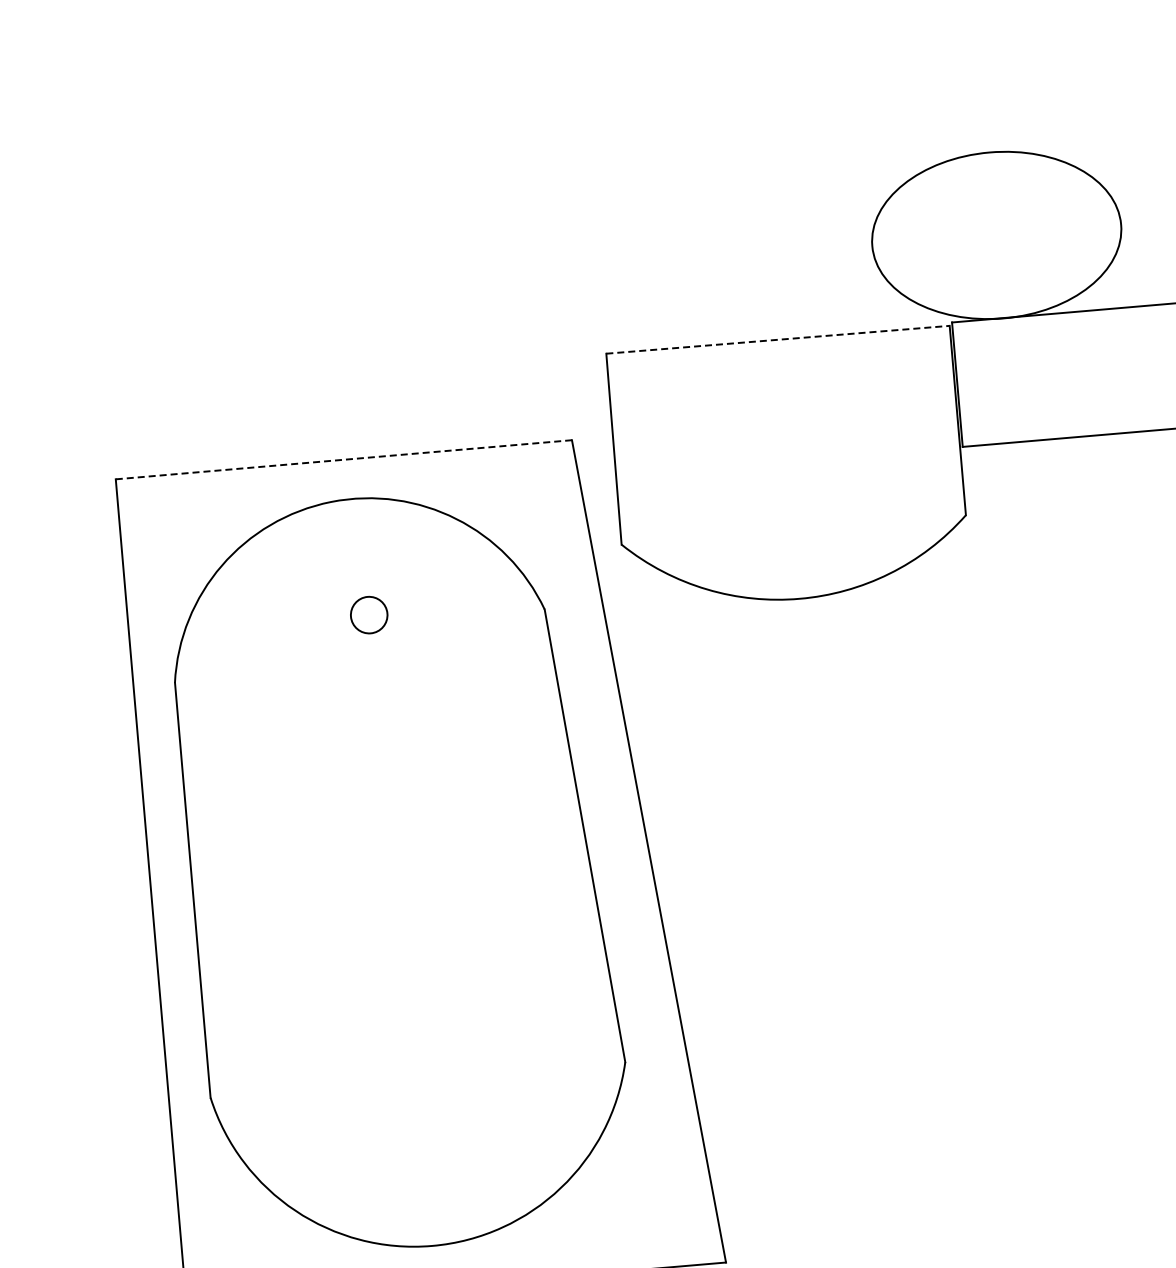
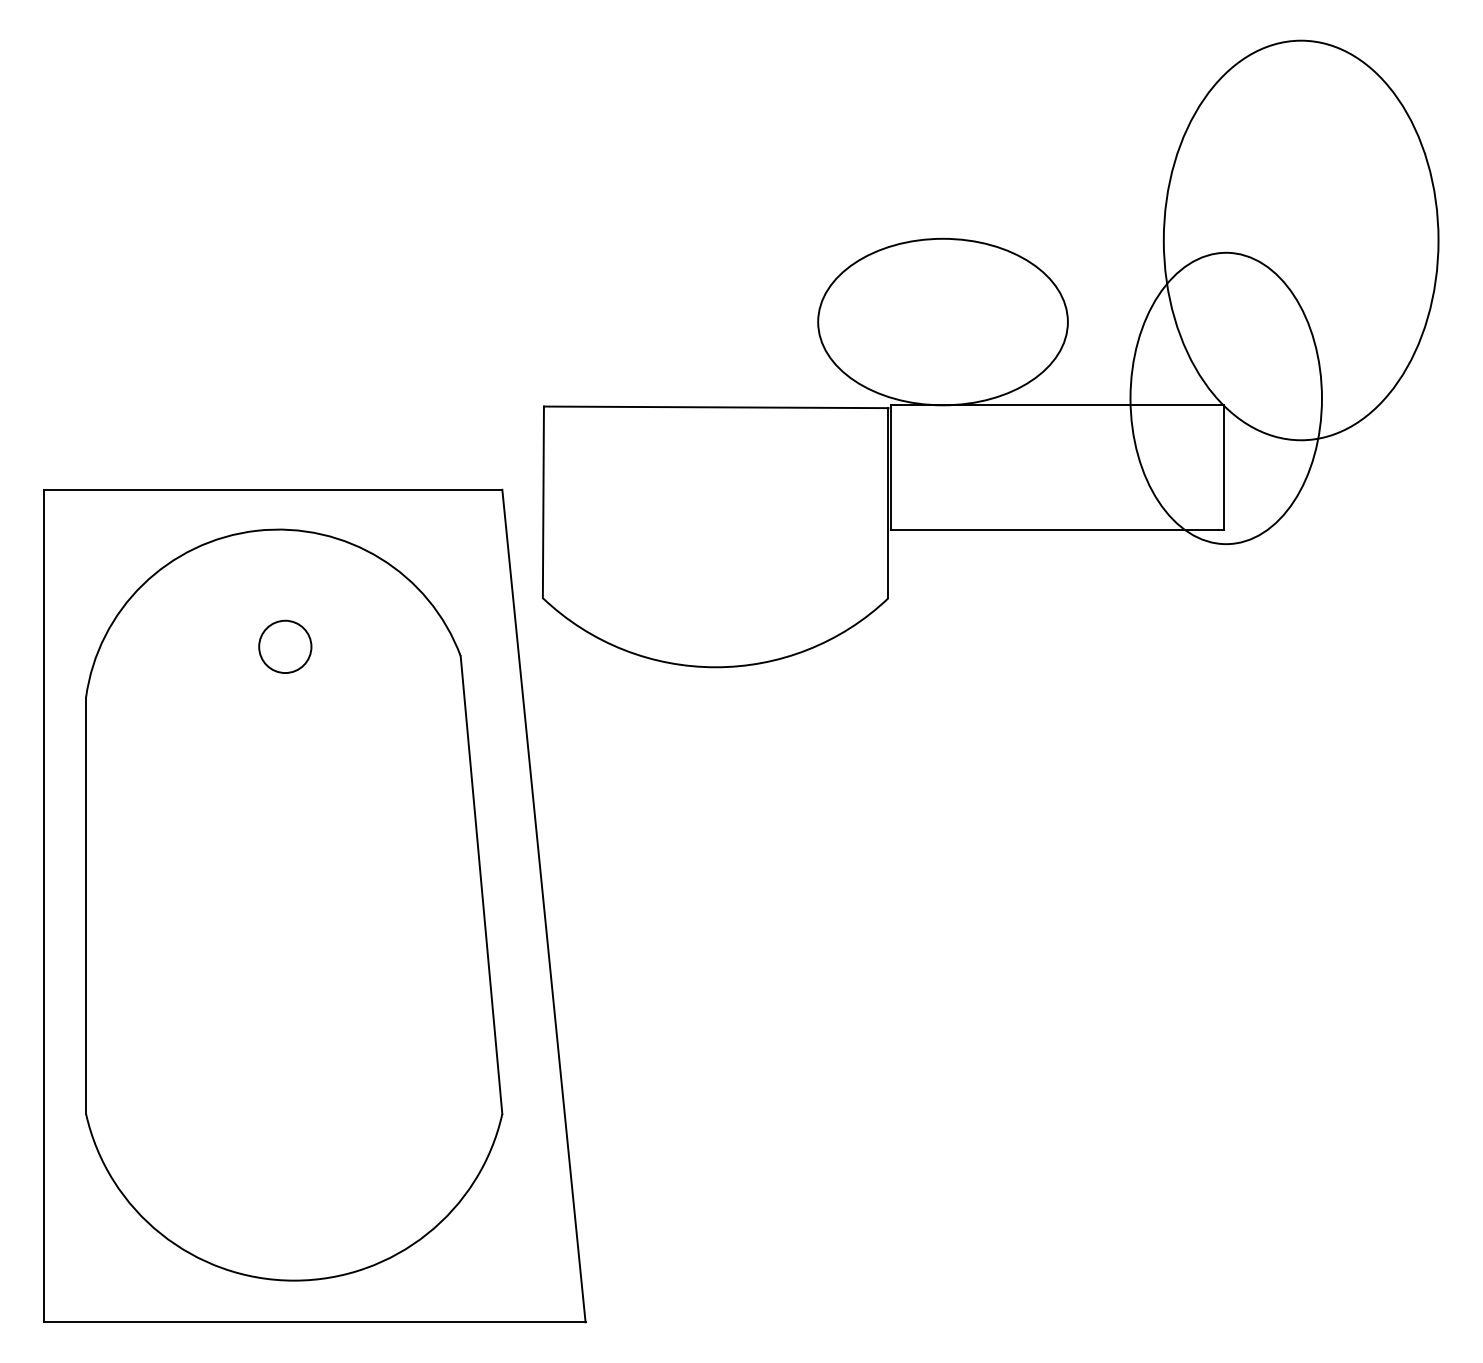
line: (778, 339) -> (716, 407), dashed -> solid
line: (343, 459) -> (273, 489), dashed -> solid
circle: (369, 614) -> (285, 646), size x1.43

